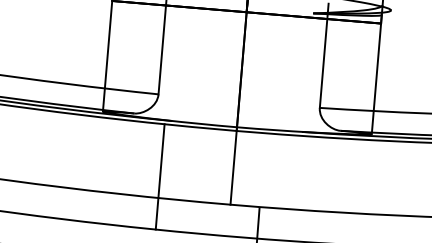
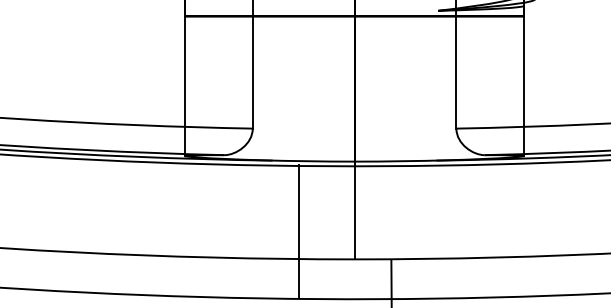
line: (160, 176) -> (298, 231), moved

